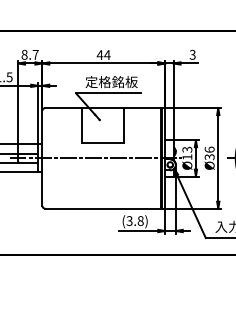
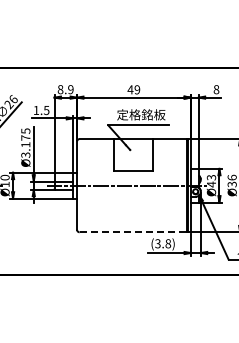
text: (35, 54) -> (70, 89), 8.7 -> 8.9
text: (107, 54) -> (137, 89), 44 -> 49
text: (192, 54) -> (216, 89), 3 -> 8
text: (187, 157) -> (211, 184), Ø13 -> Ø43
line: (103, 208) -> (133, 232), solid -> dashed

